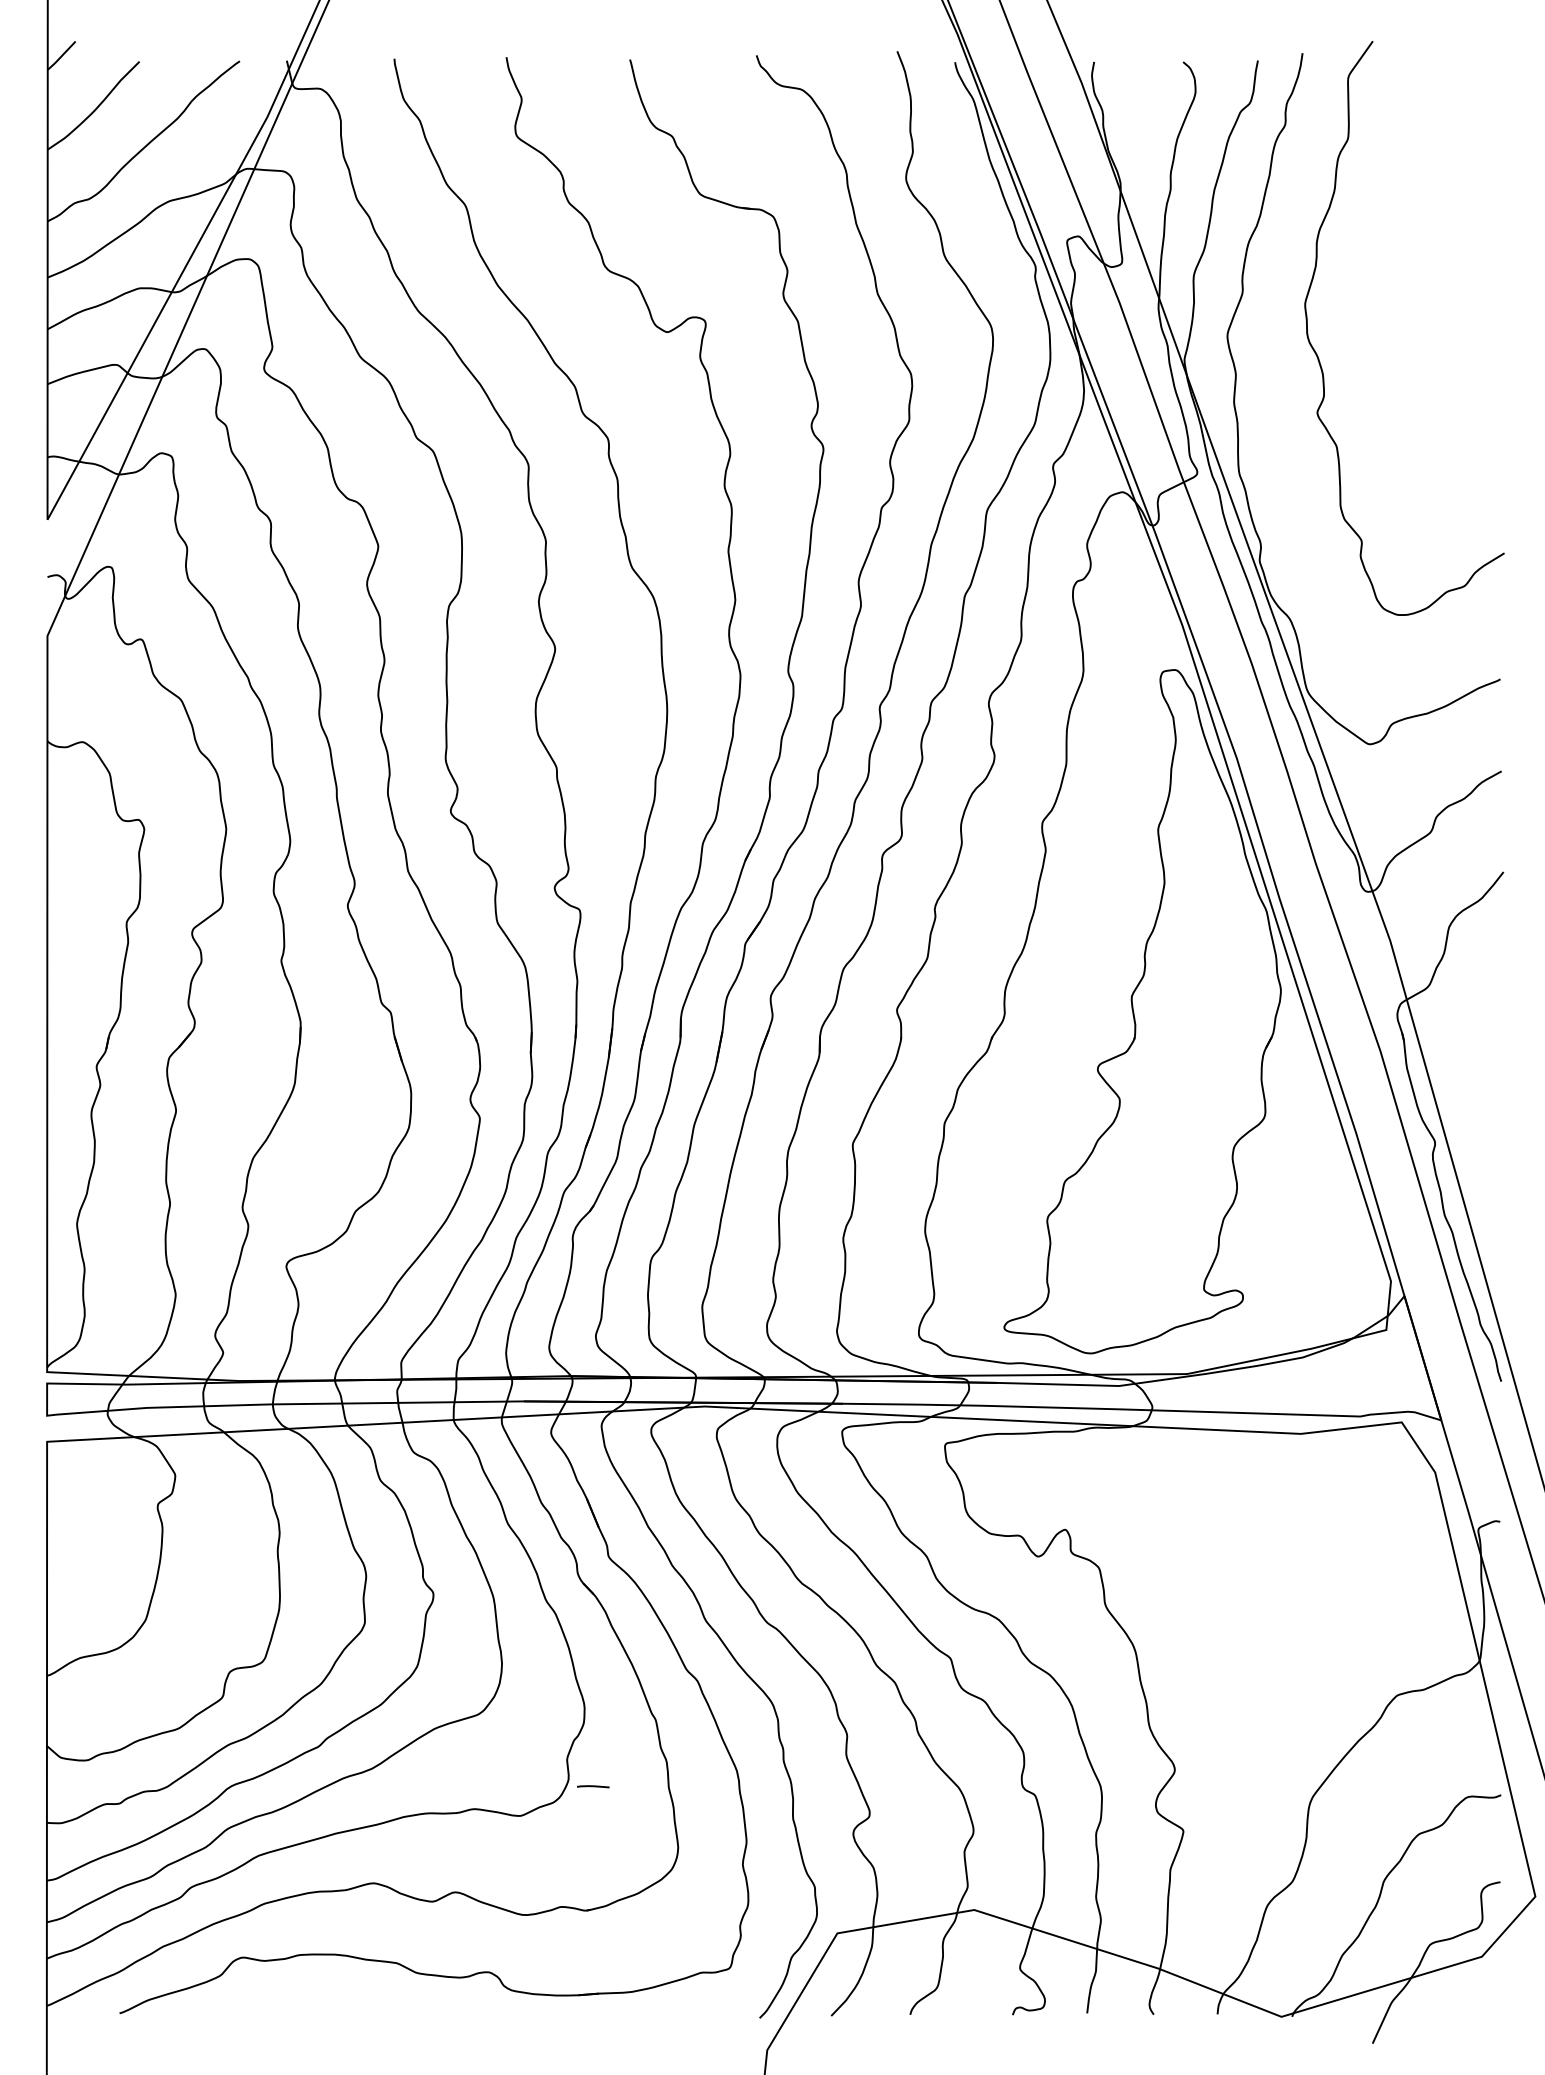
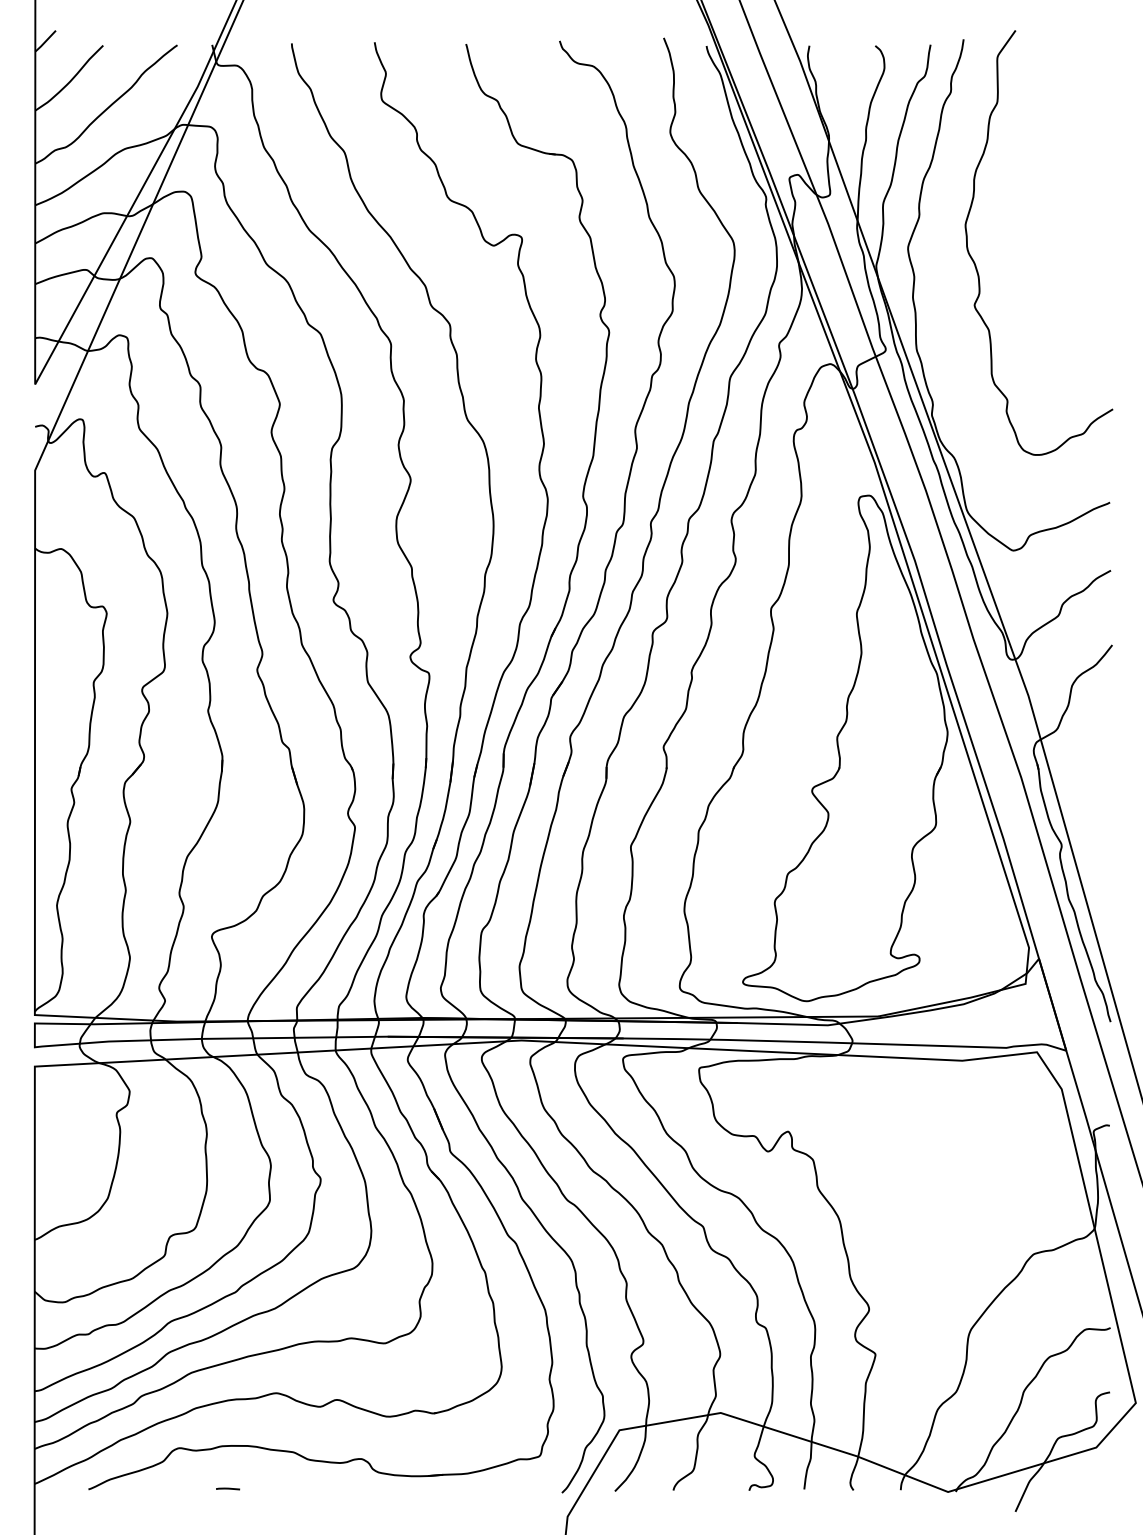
line: (593, 1786) -> (228, 1488), moved

